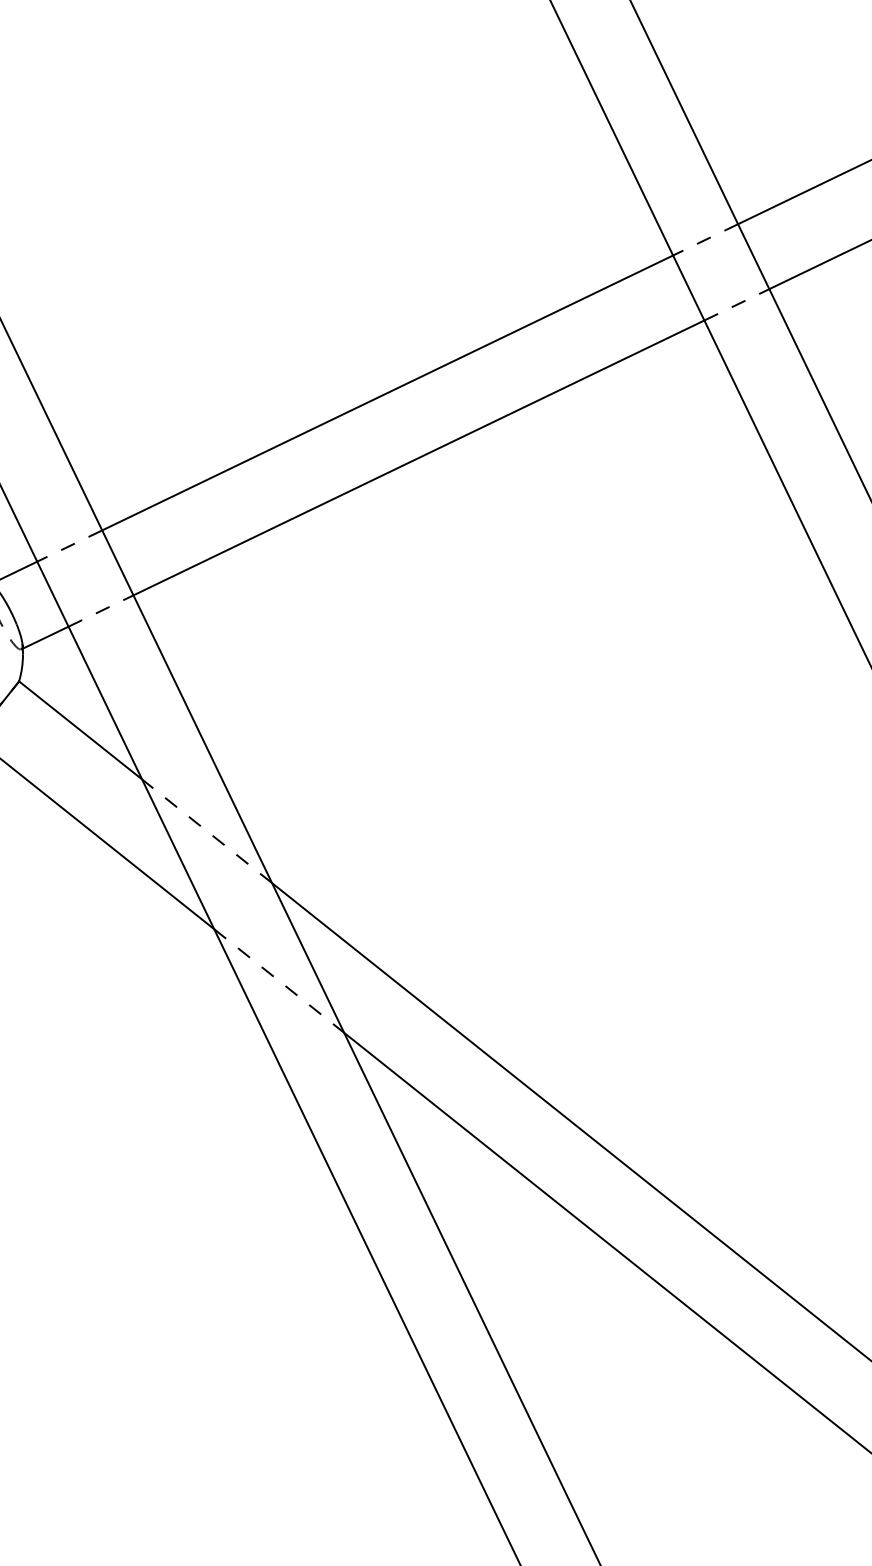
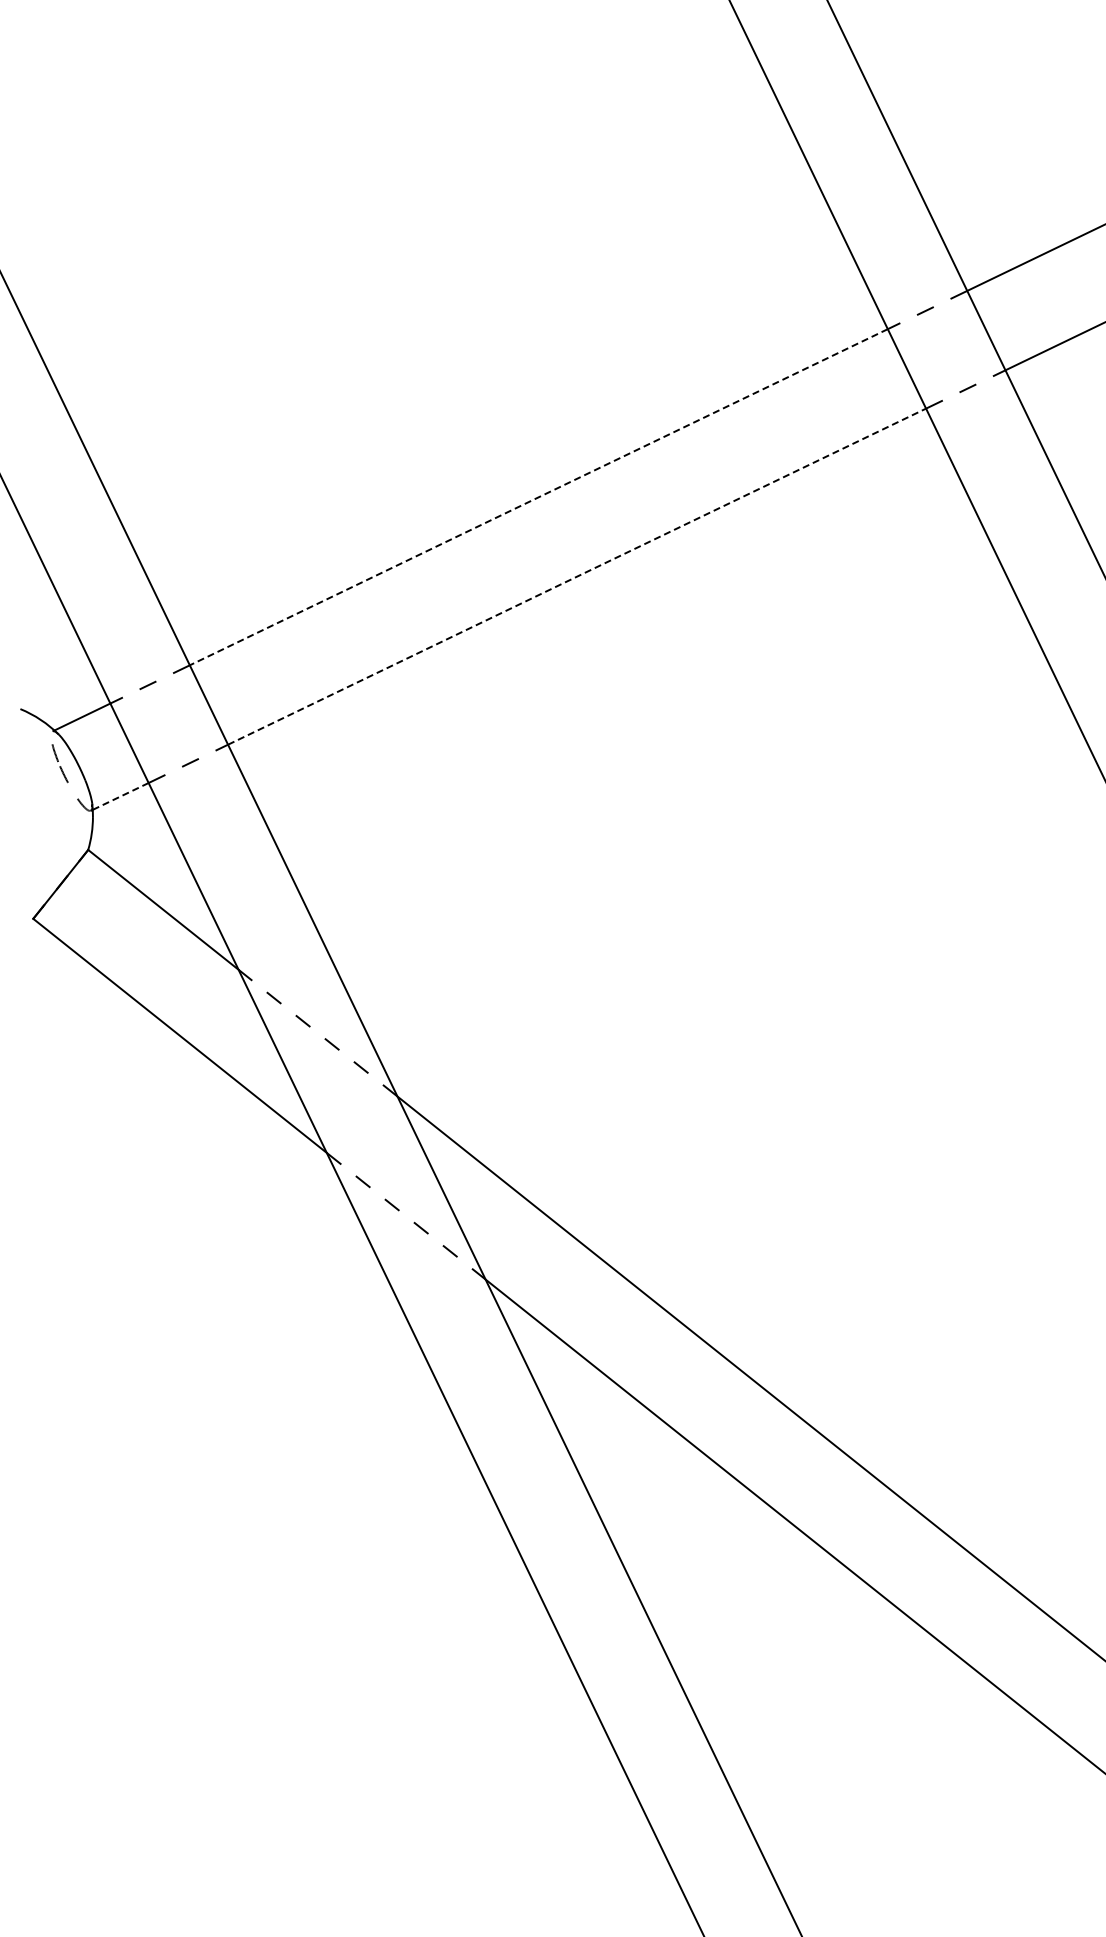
line: (387, 393) -> (538, 497), solid -> dashed
line: (419, 457) -> (577, 576), solid -> dashed
line: (45, 637) -> (120, 796), solid -> dashed

